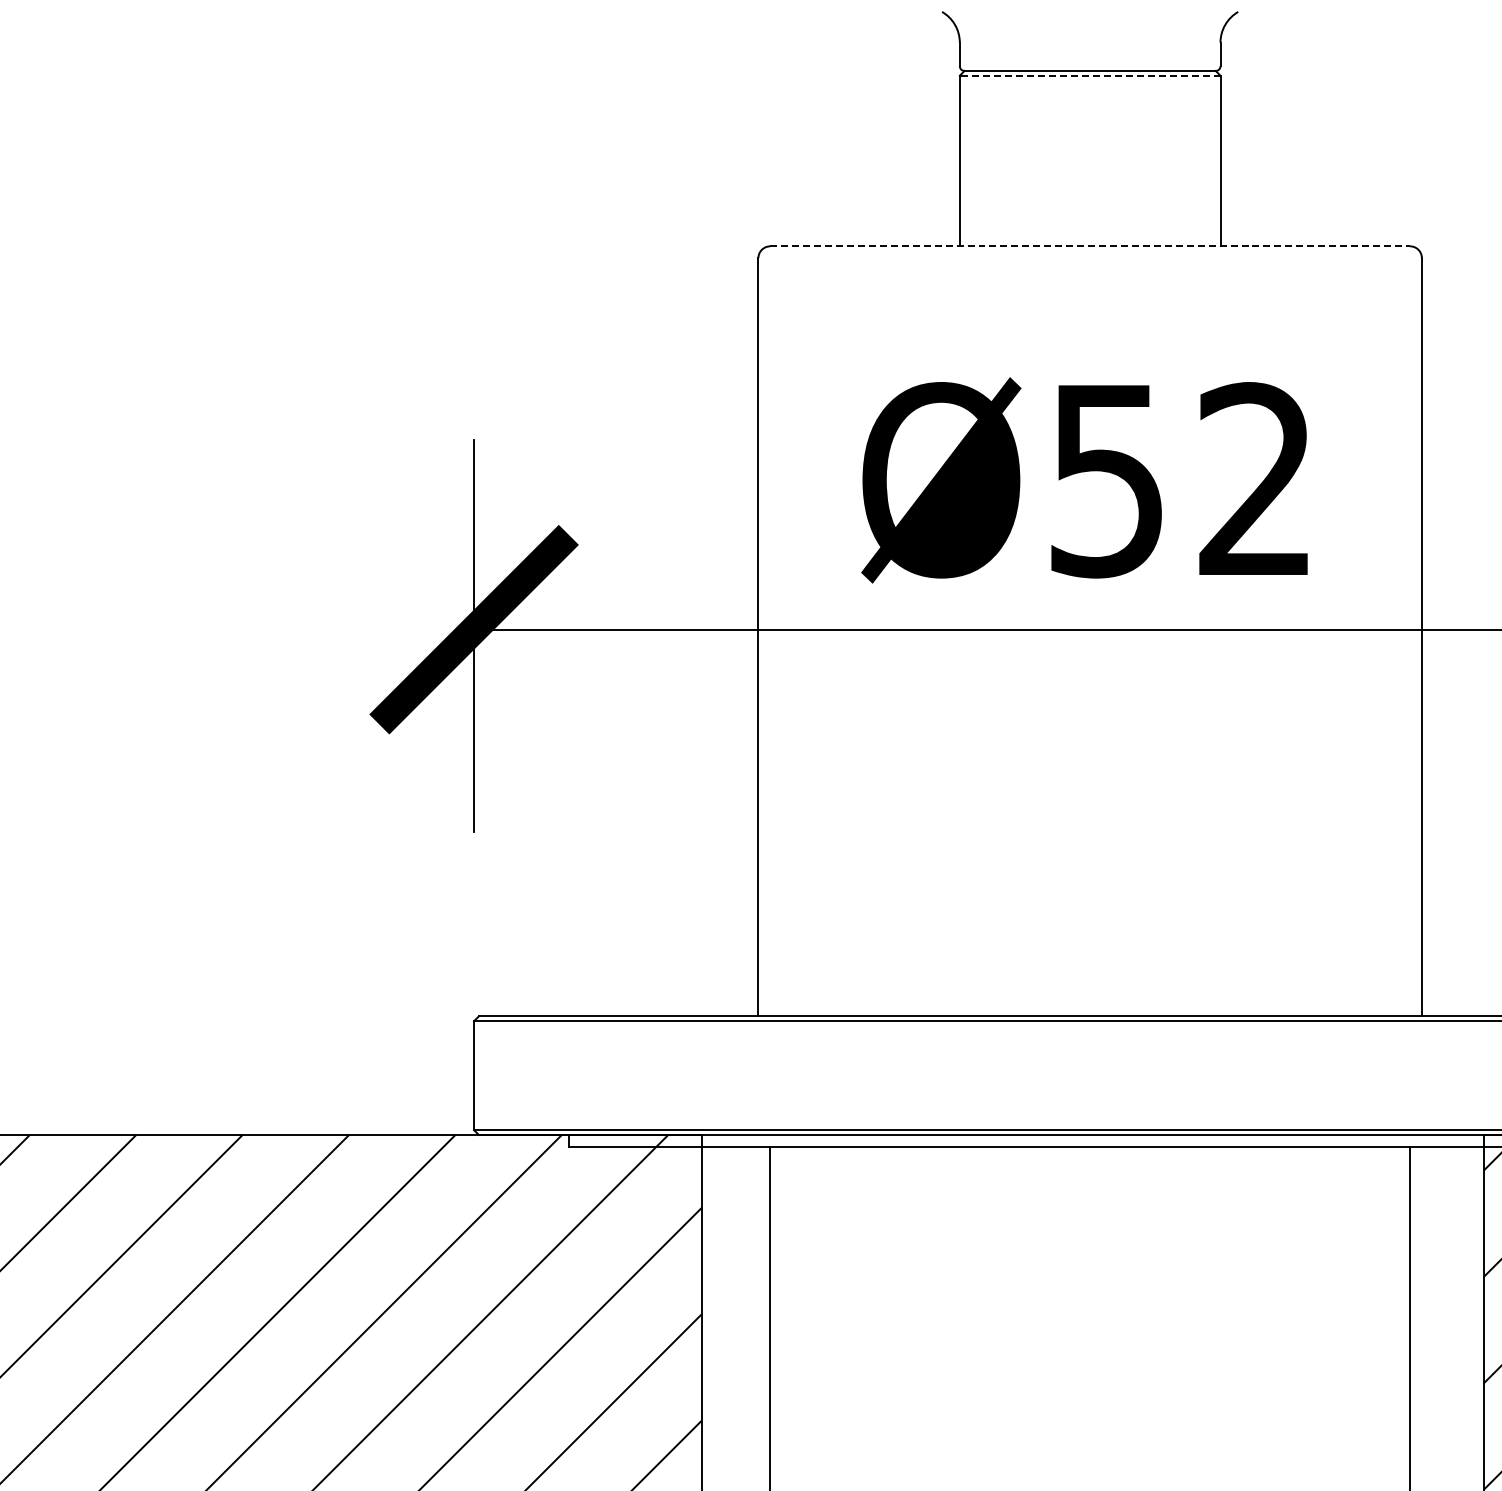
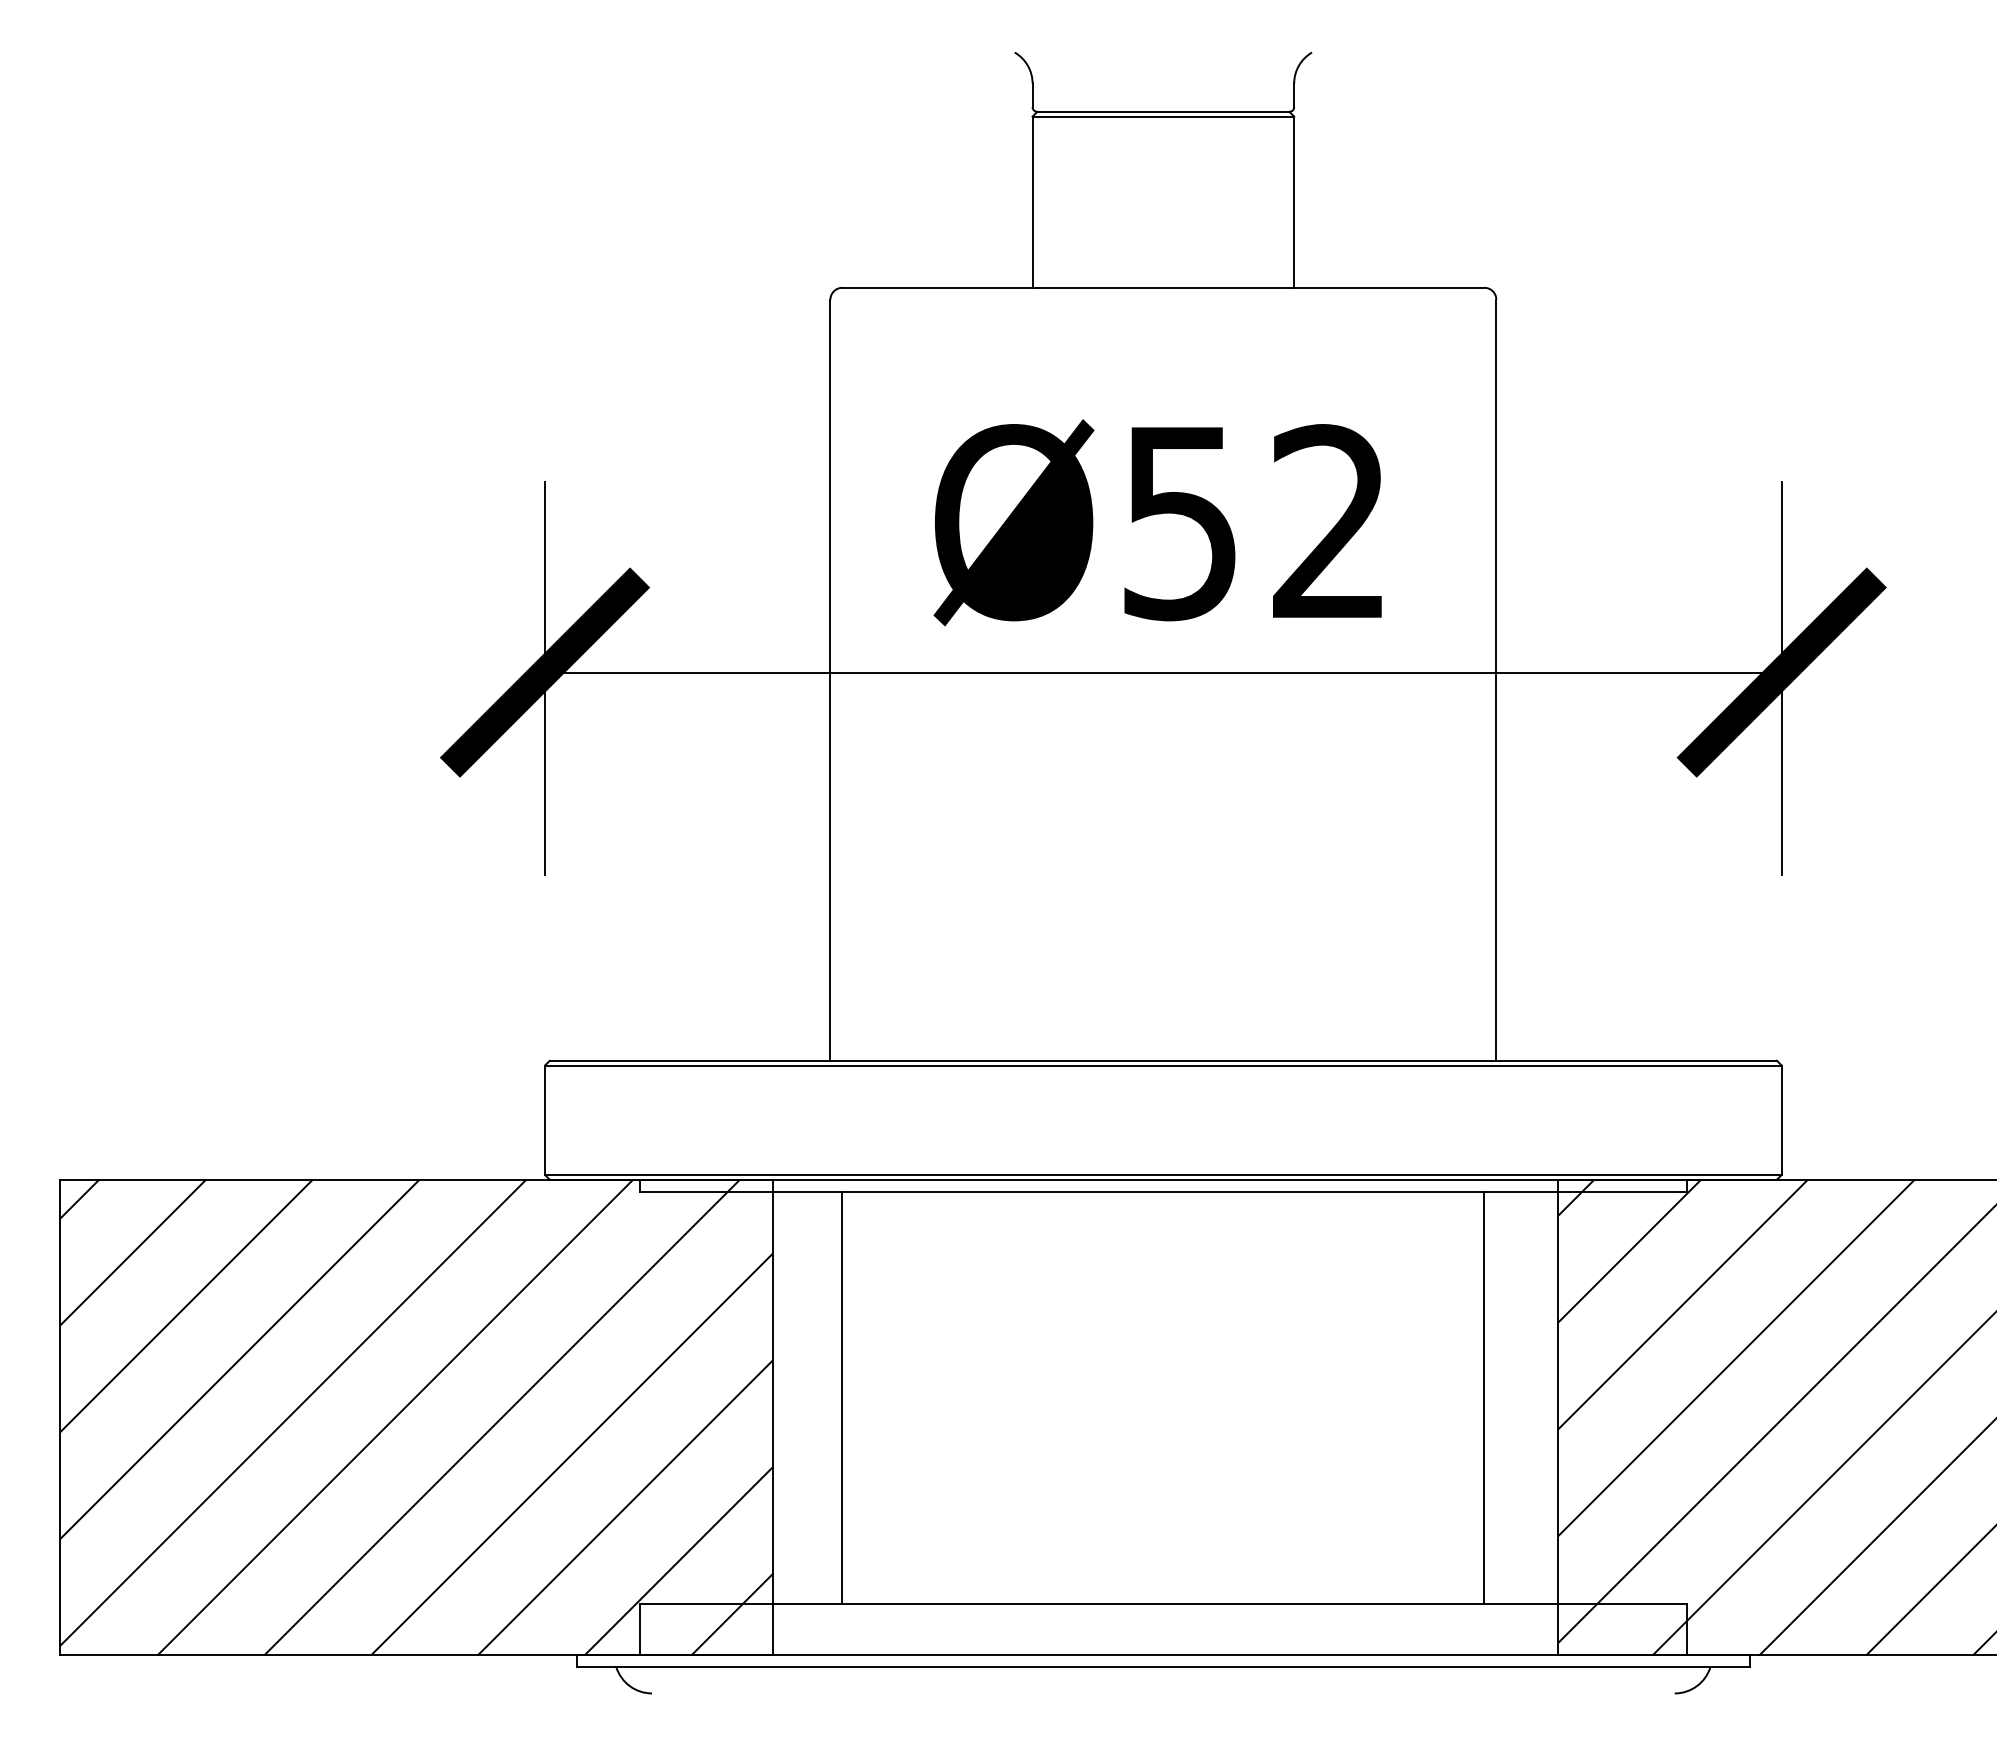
line: (1090, 75) -> (1163, 116), dashed -> solid
line: (1090, 245) -> (1163, 287), dashed -> solid

